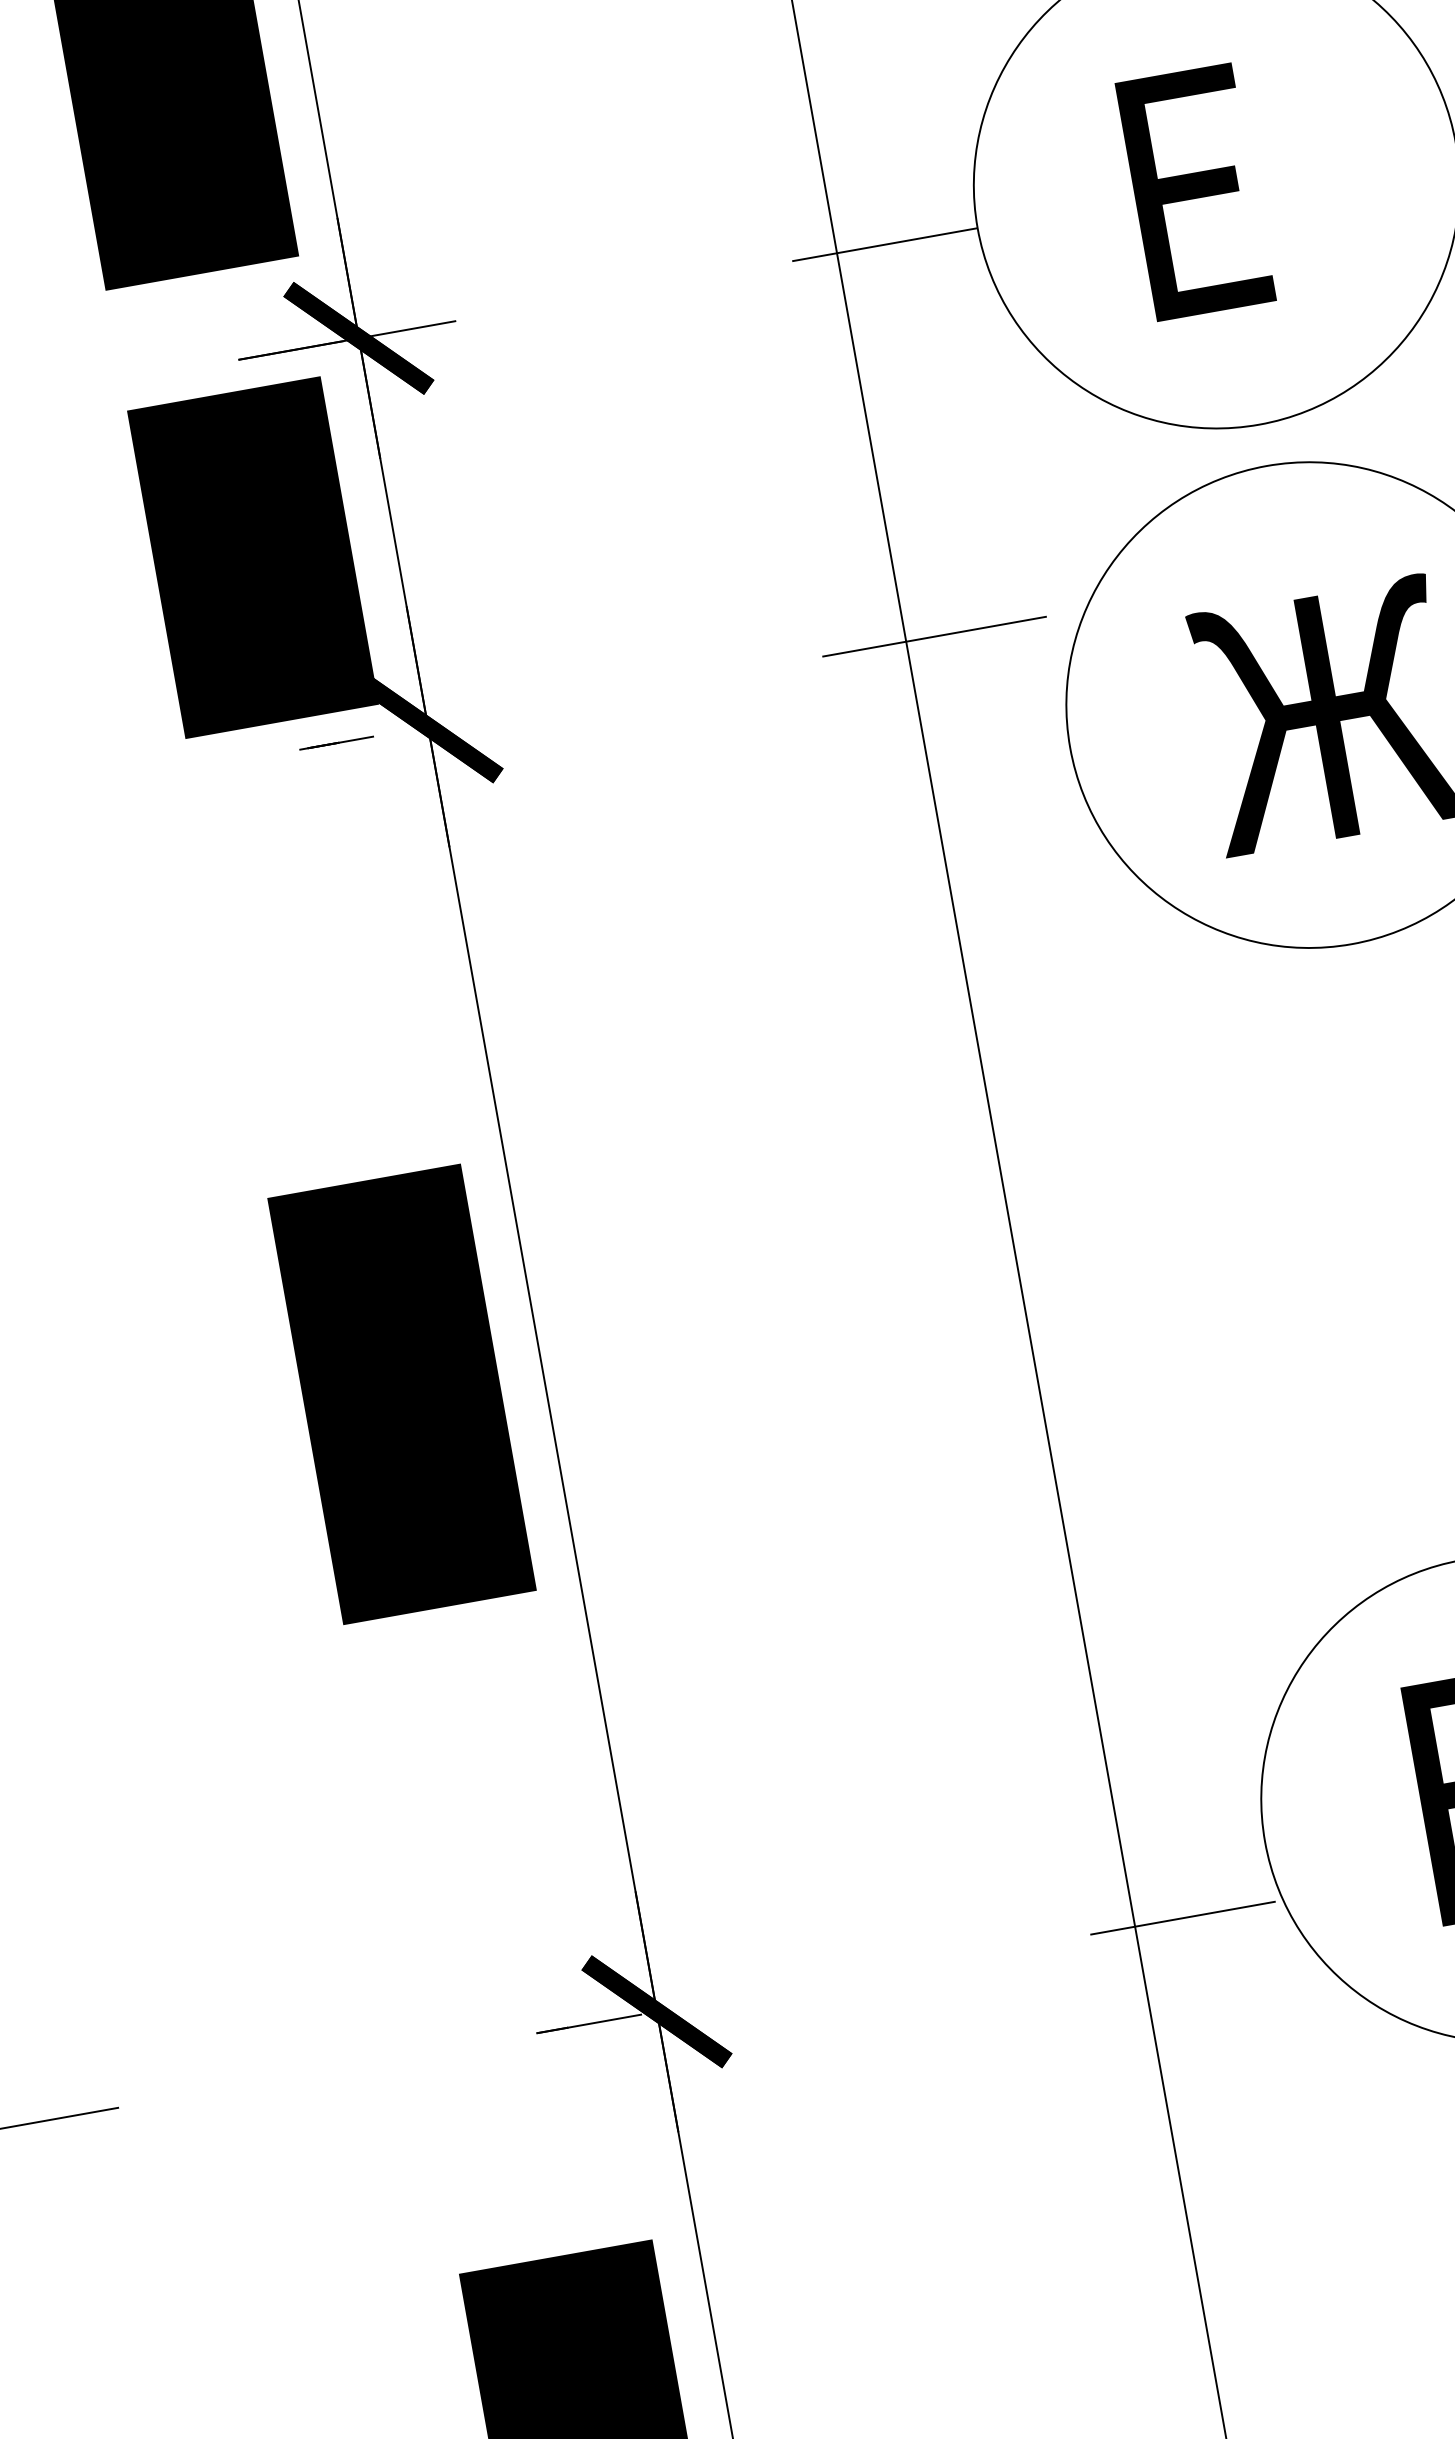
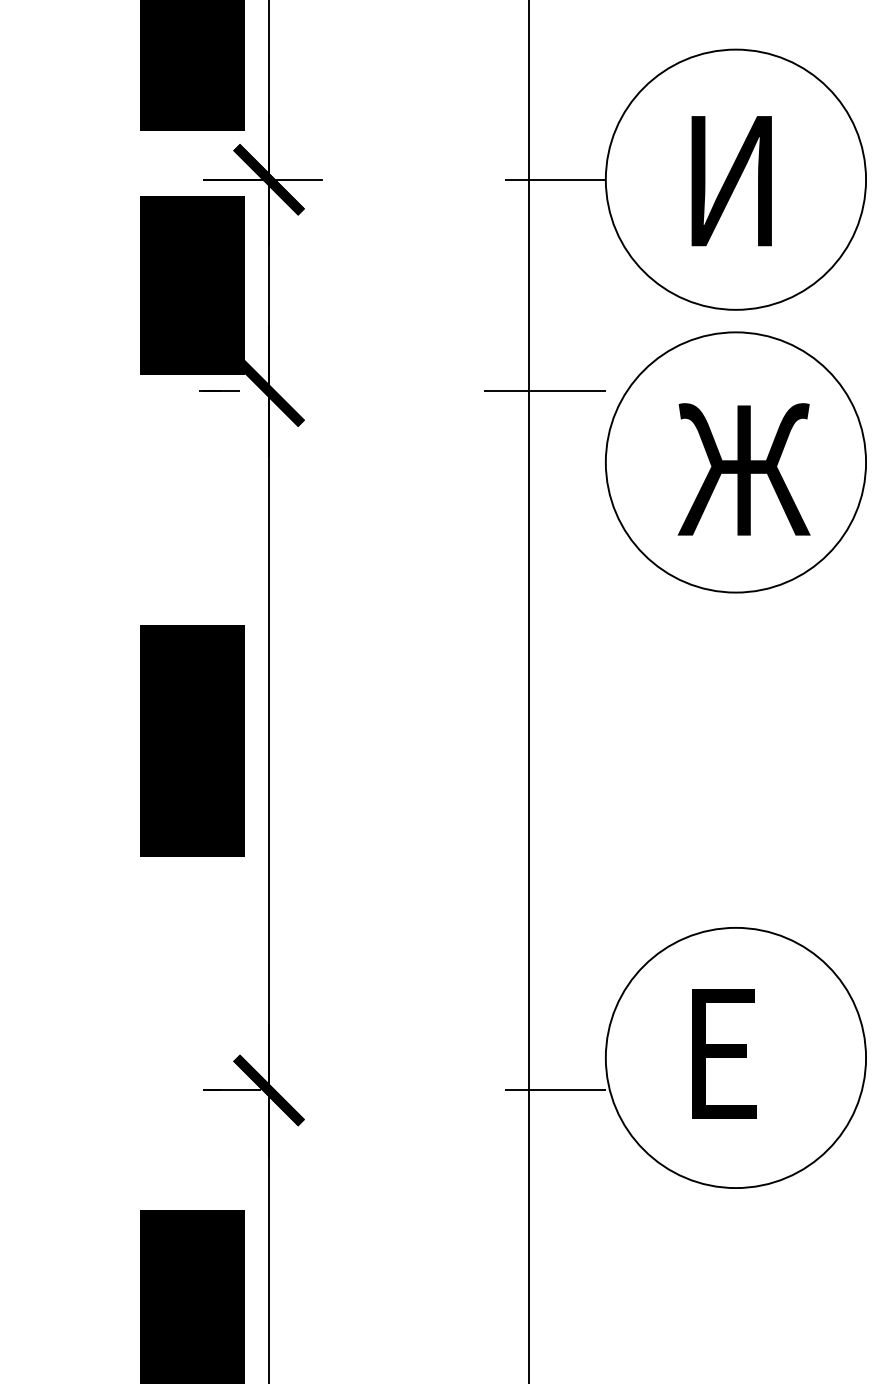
text: (1209, 190) -> (731, 181), Е -> И

